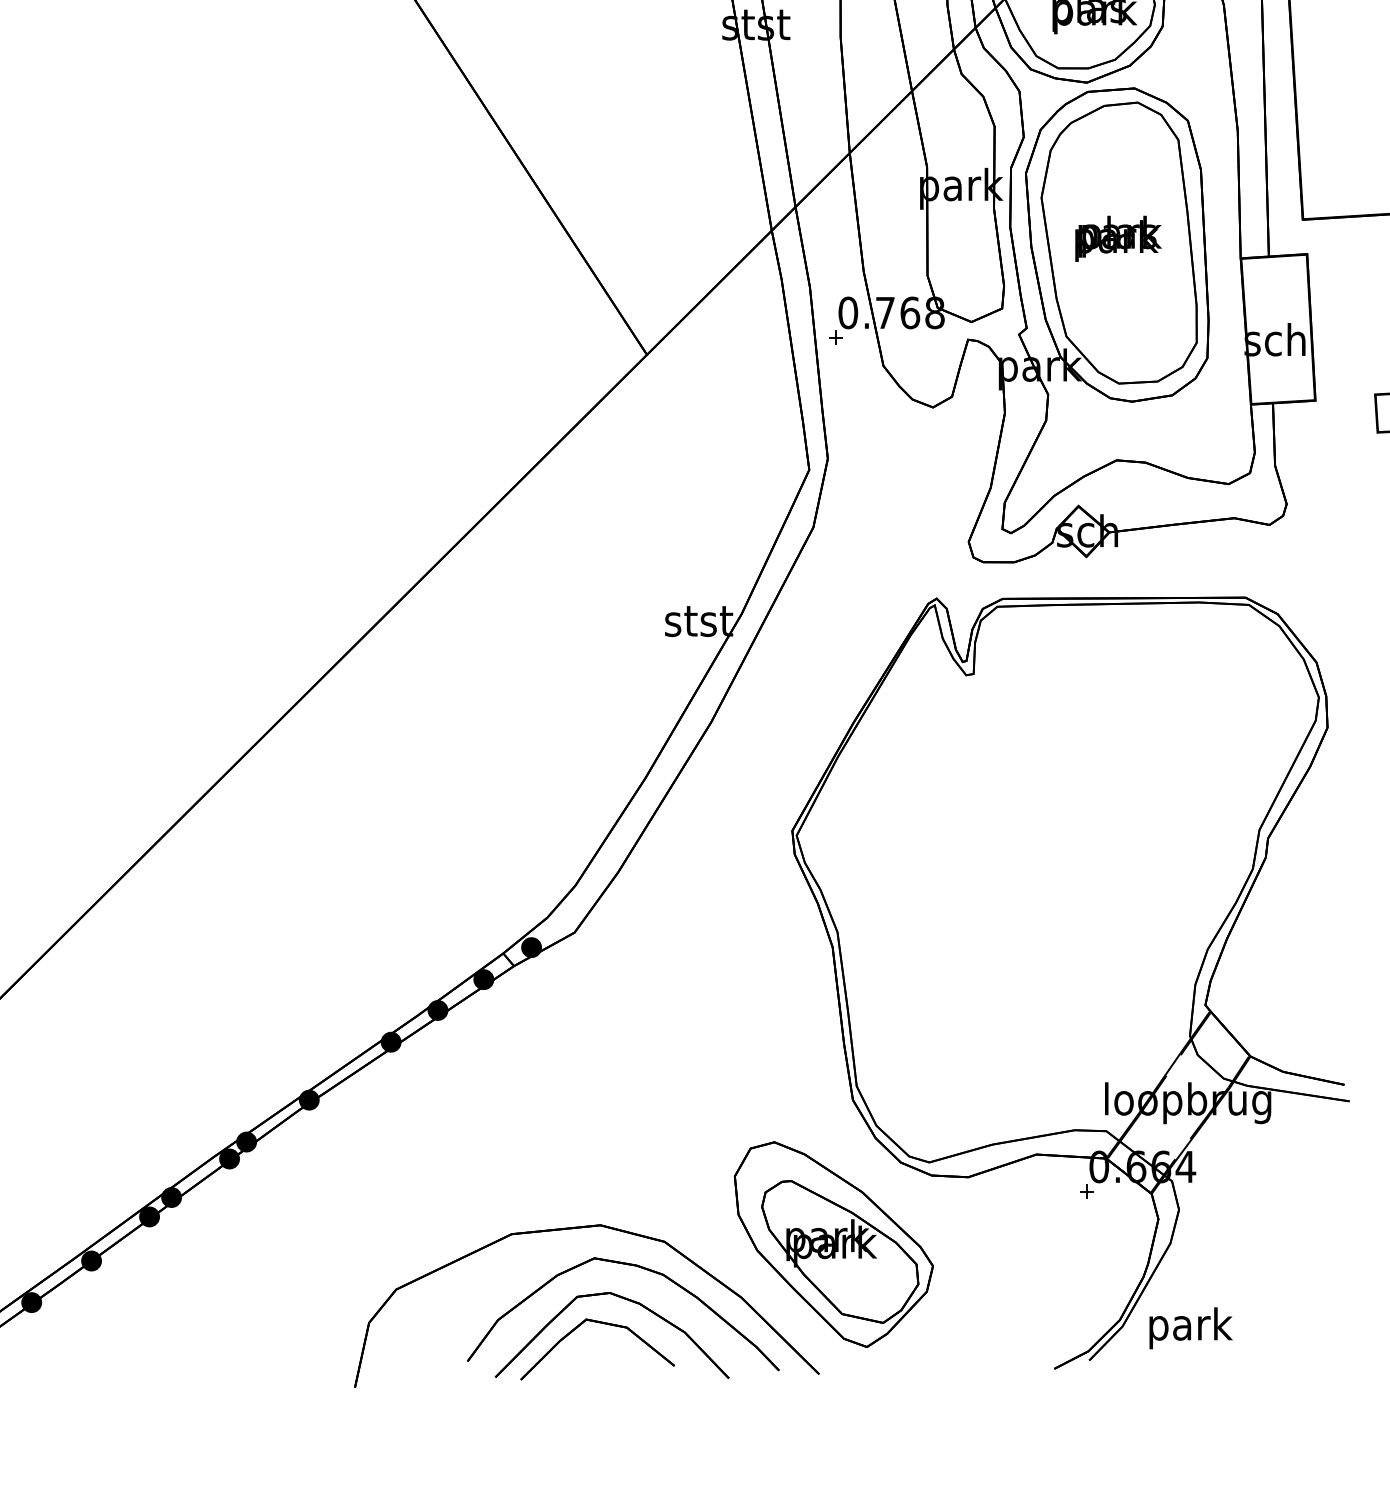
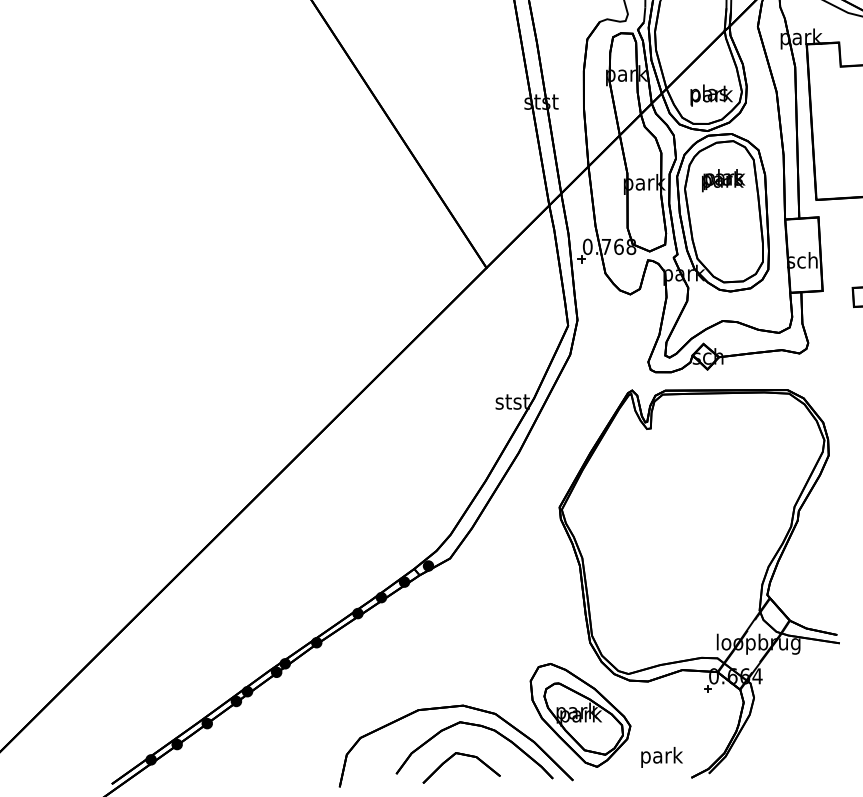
text: (1118, 238) -> (723, 180), moved
part: (623, 1300) -> (474, 743), removed
text: (1189, 1328) -> (661, 757), moved

